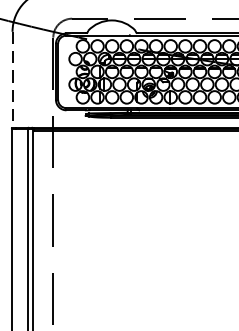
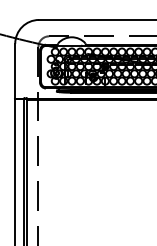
line: (12, 80) -> (15, 71), dashed -> solid

